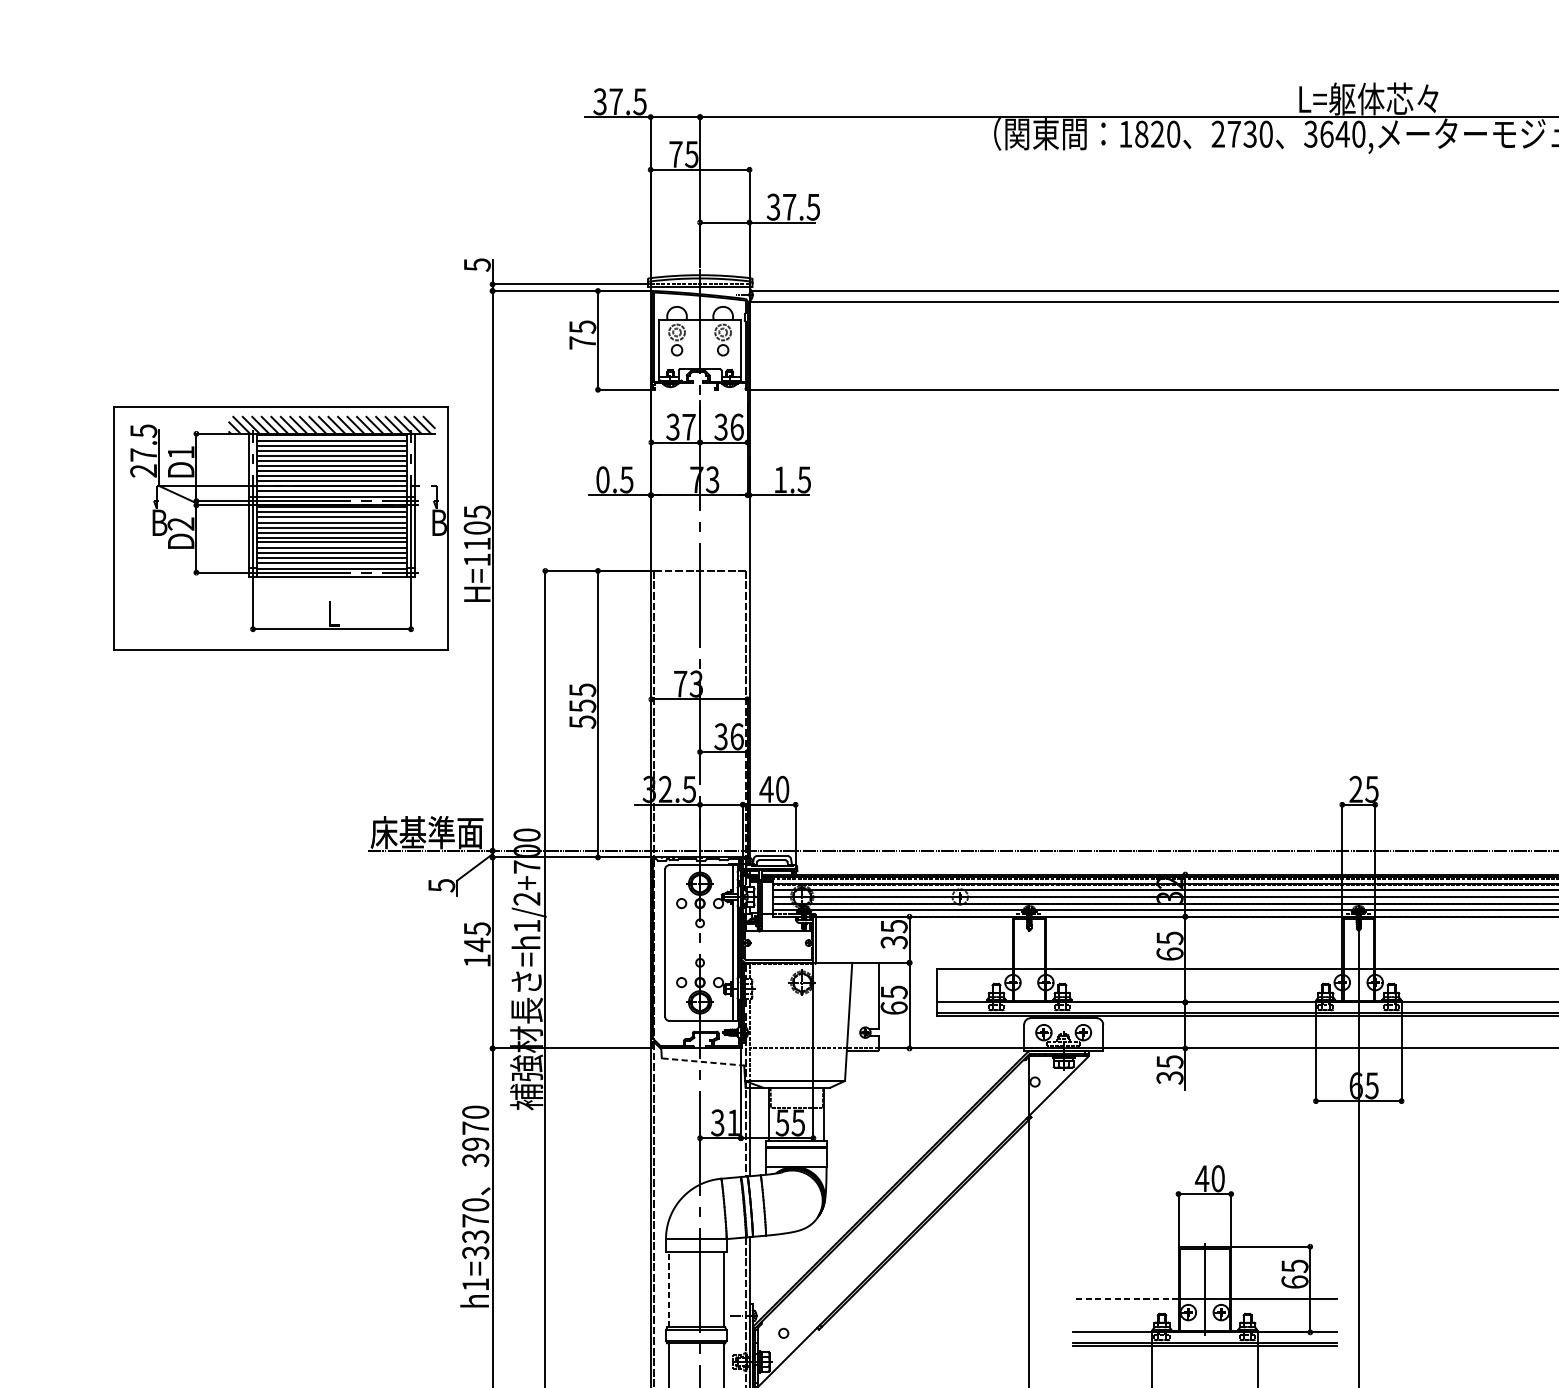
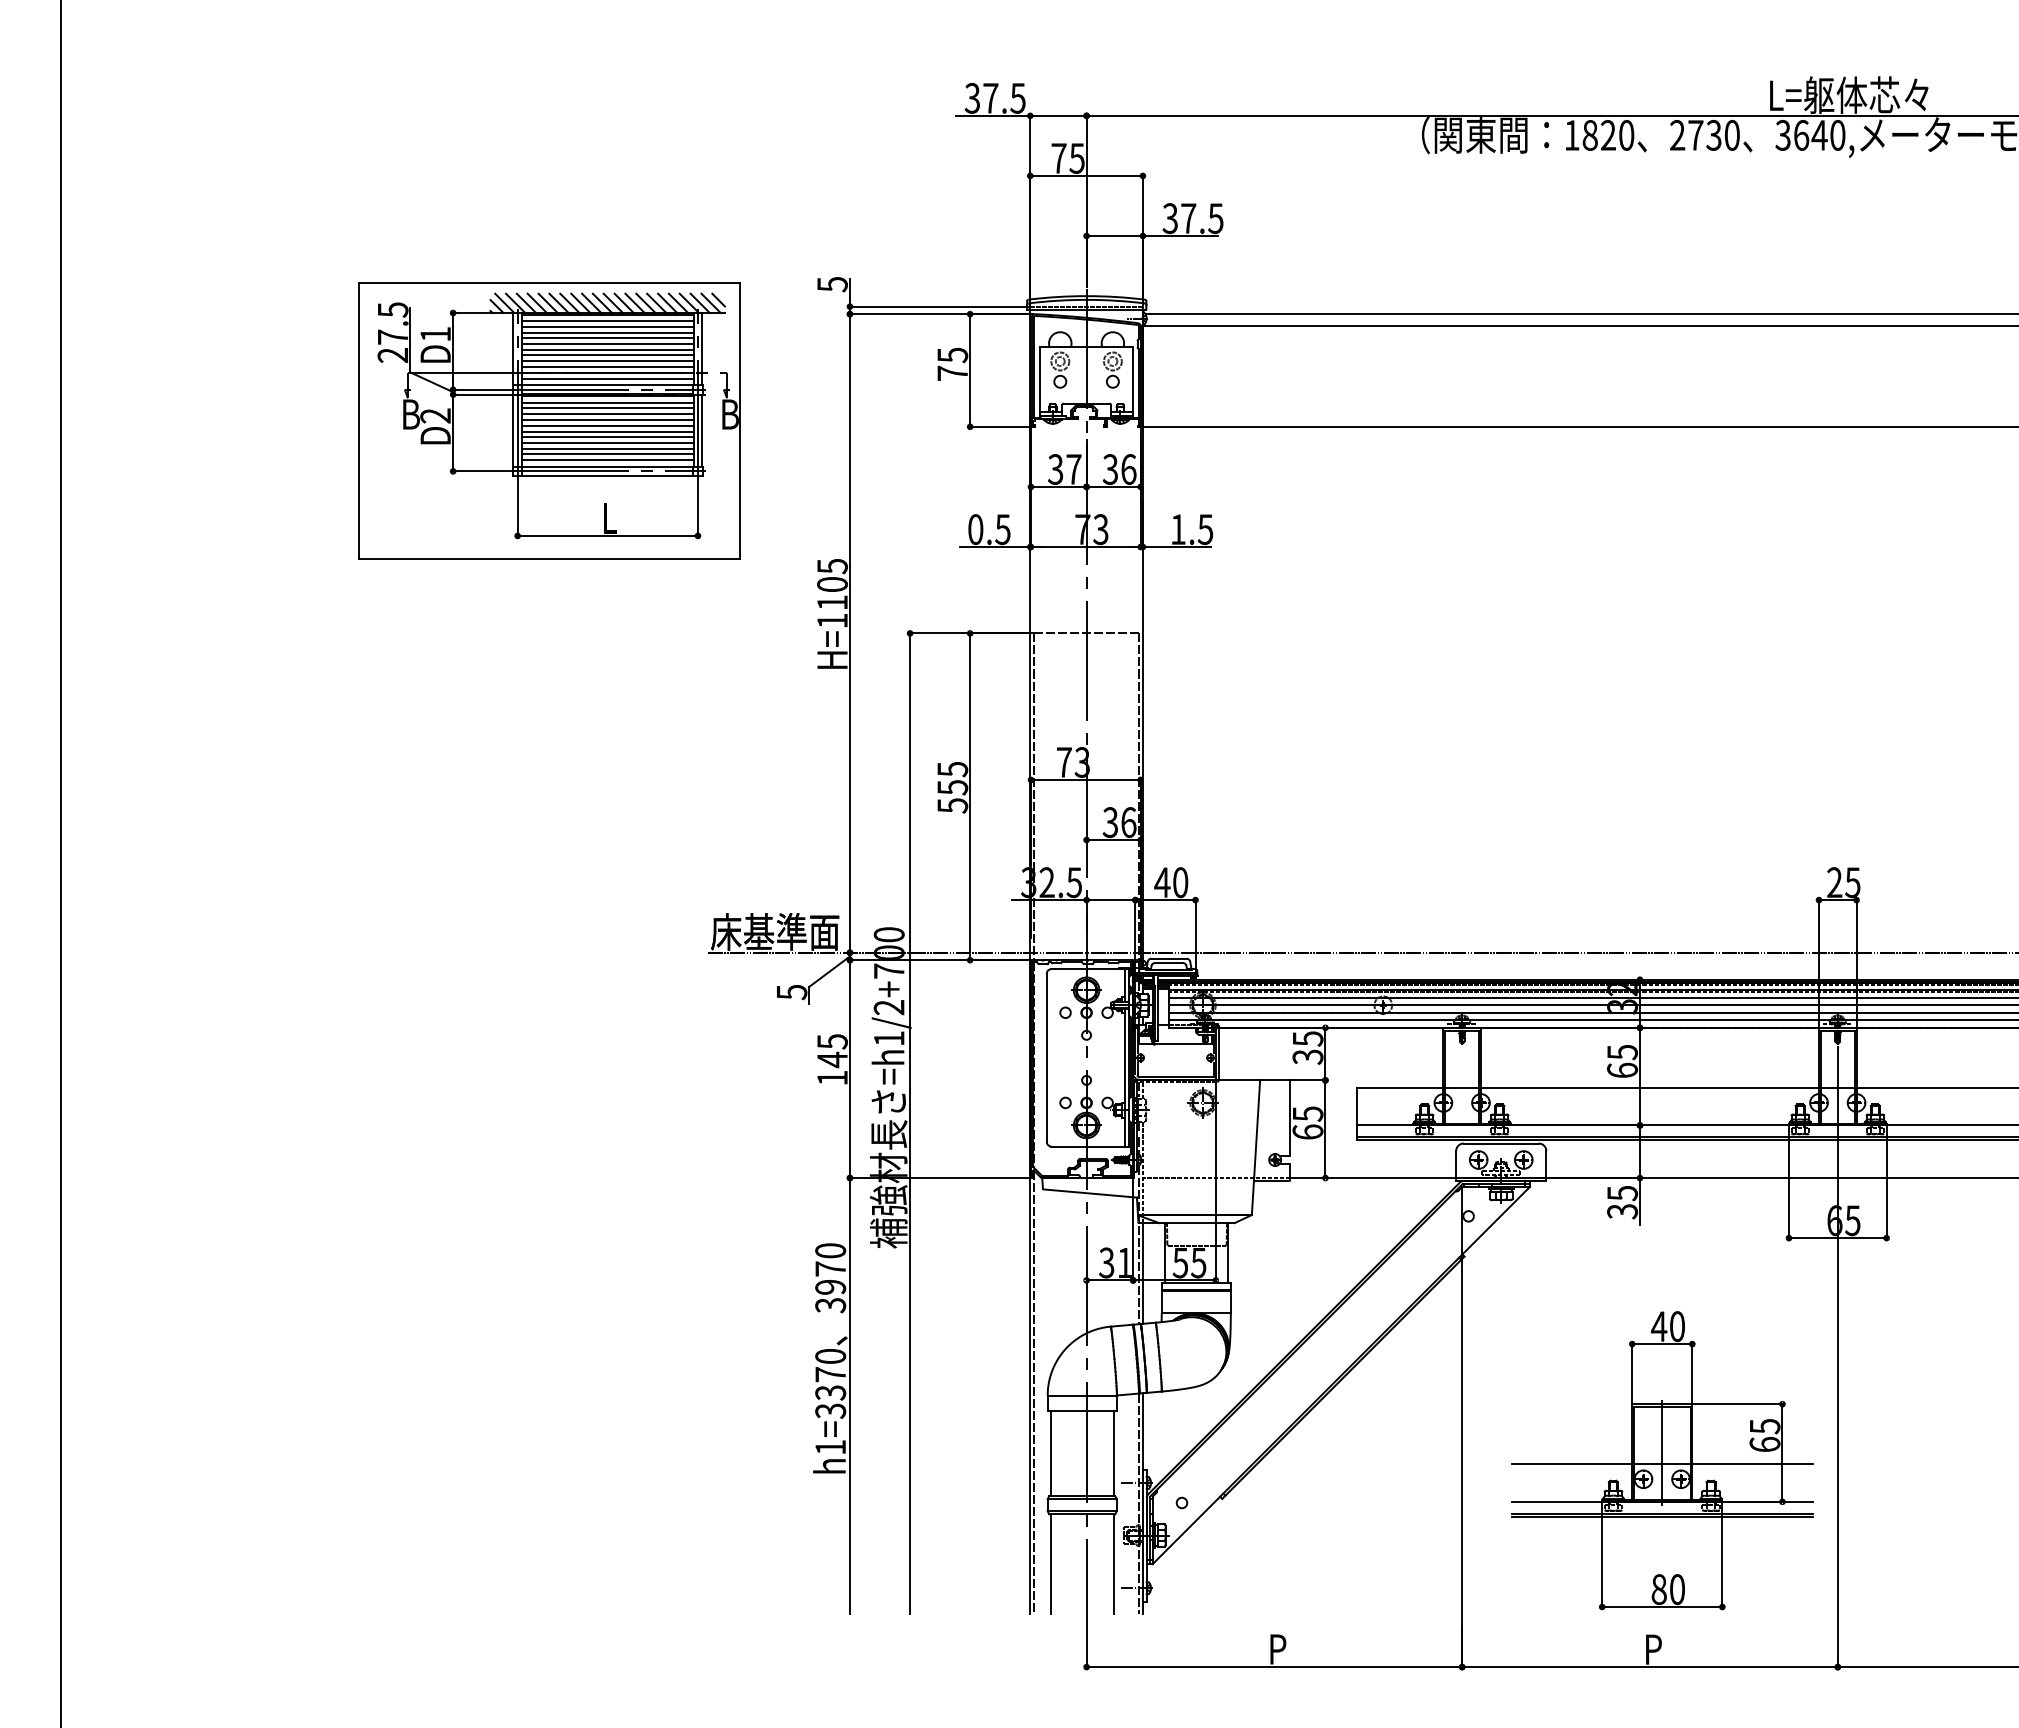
part: (280, 528) -> (549, 420), moved
line: (703, 1062) -> (1090, 1193), dashed -> solid
line: (668, 1289) -> (1050, 1453), dashed -> solid
line: (1125, 1299) -> (1571, 1464), dashed -> solid

